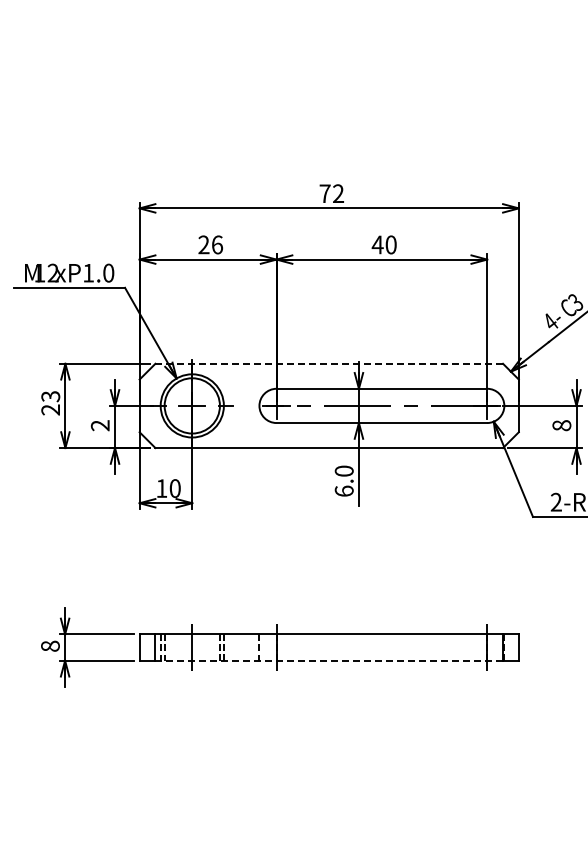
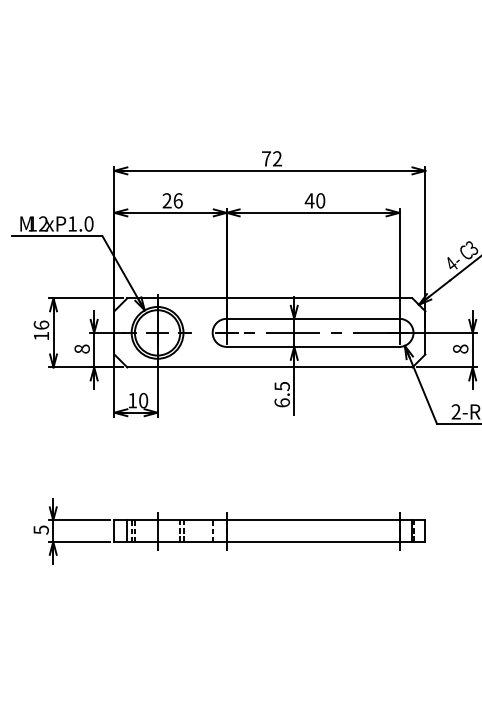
line: (329, 363) -> (270, 298), dashed -> solid
text: (50, 403) -> (41, 330), 23 -> 16
text: (99, 425) -> (81, 348), 2 -> 8
text: (343, 470) -> (281, 385), 6.0 -> 6.5
text: (50, 646) -> (41, 530), 8 -> 5
line: (329, 660) -> (270, 541), dashed -> solid

